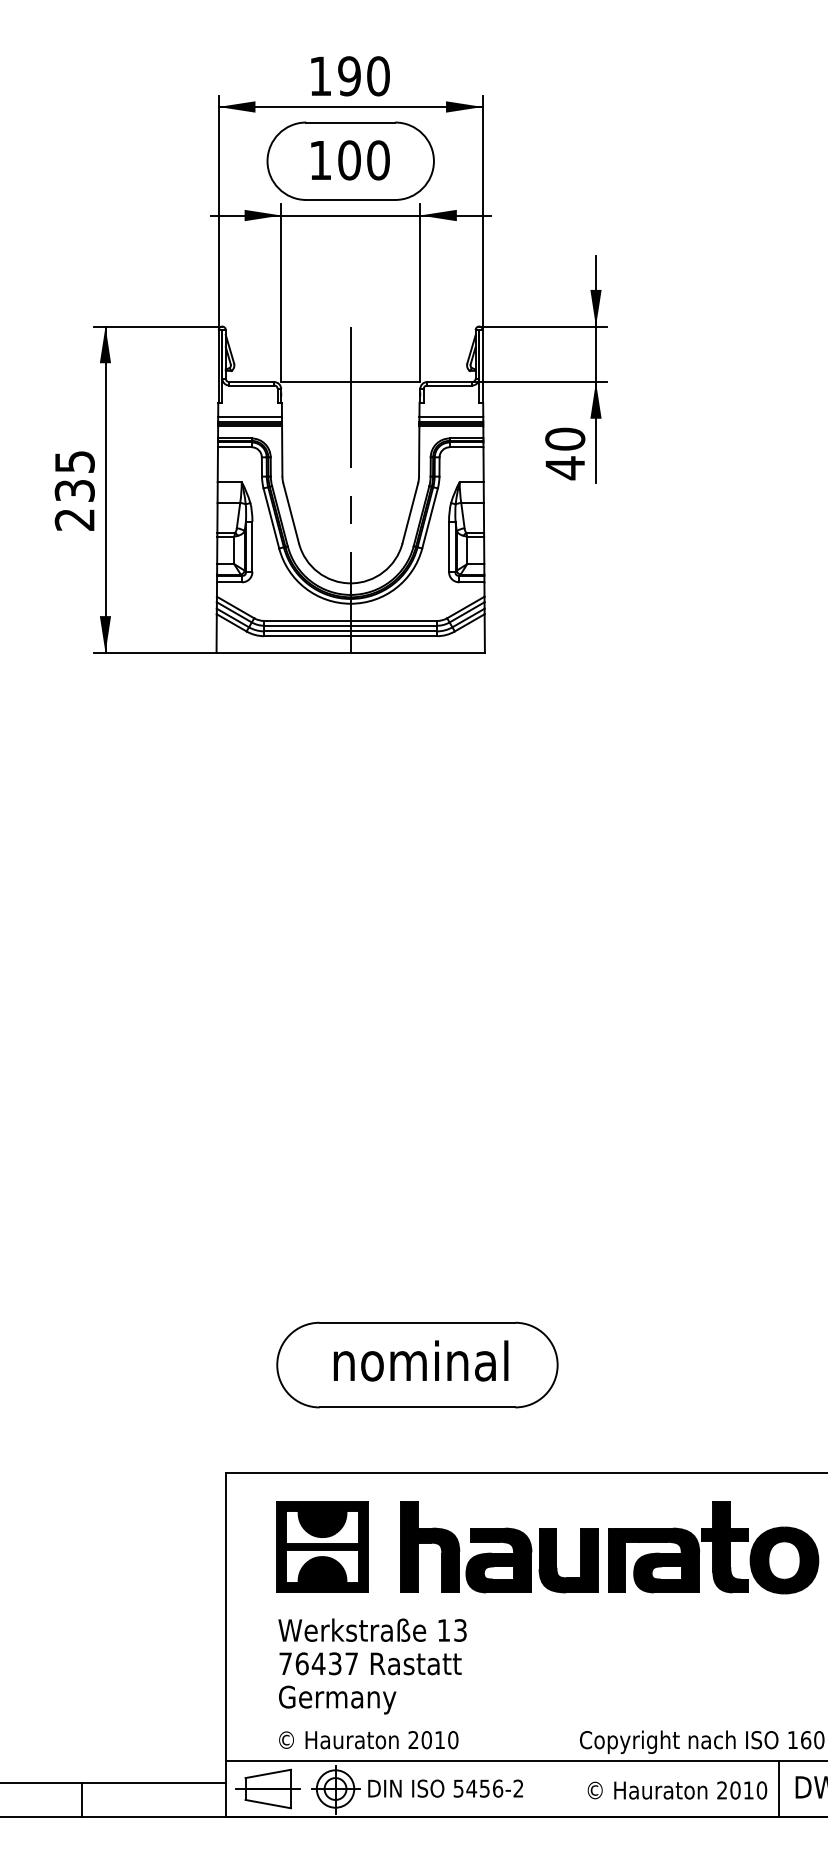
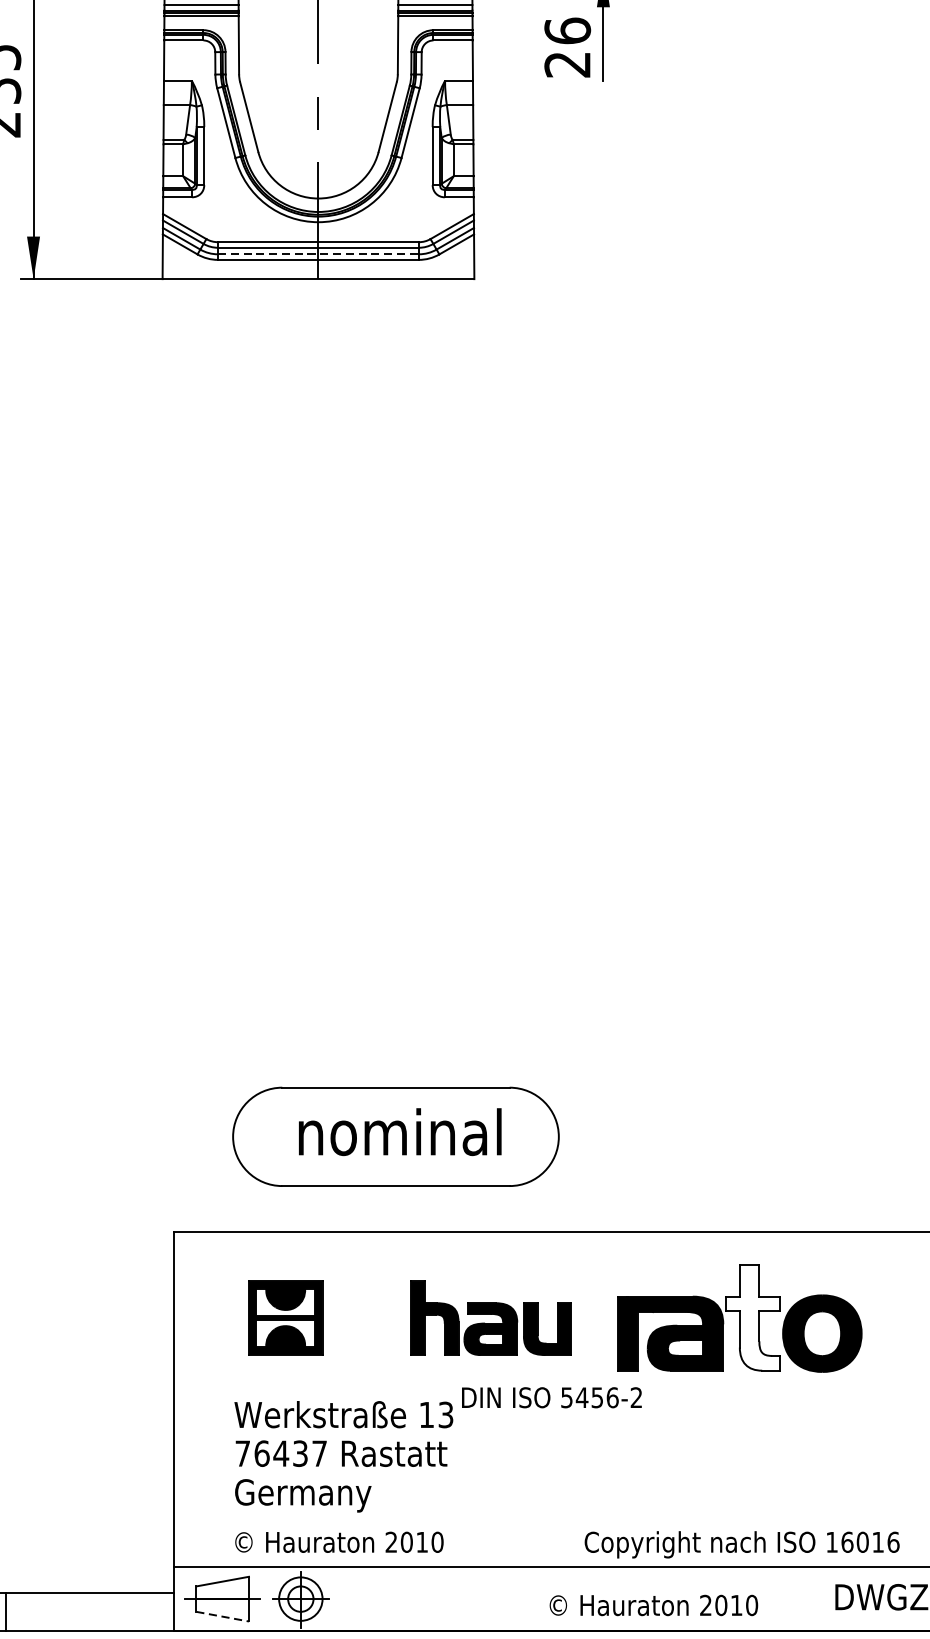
text: (565, 453) -> (567, 47), 40 -> 26
line: (350, 631) -> (318, 254), solid -> dashed
part: (417, 1364) -> (396, 1136), moved
part: (322, 1546) -> (285, 1317), size x0.7
fill: (724, 1546) -> (752, 1317), removed
part: (499, 1547) -> (491, 1318), size x0.7
text: (445, 1788) -> (551, 1397), moved
line: (778, 1788) -> (815, 1598), removed
text: (677, 1790) -> (653, 1605), moved
line: (268, 1804) -> (222, 1617), solid -> dashed

